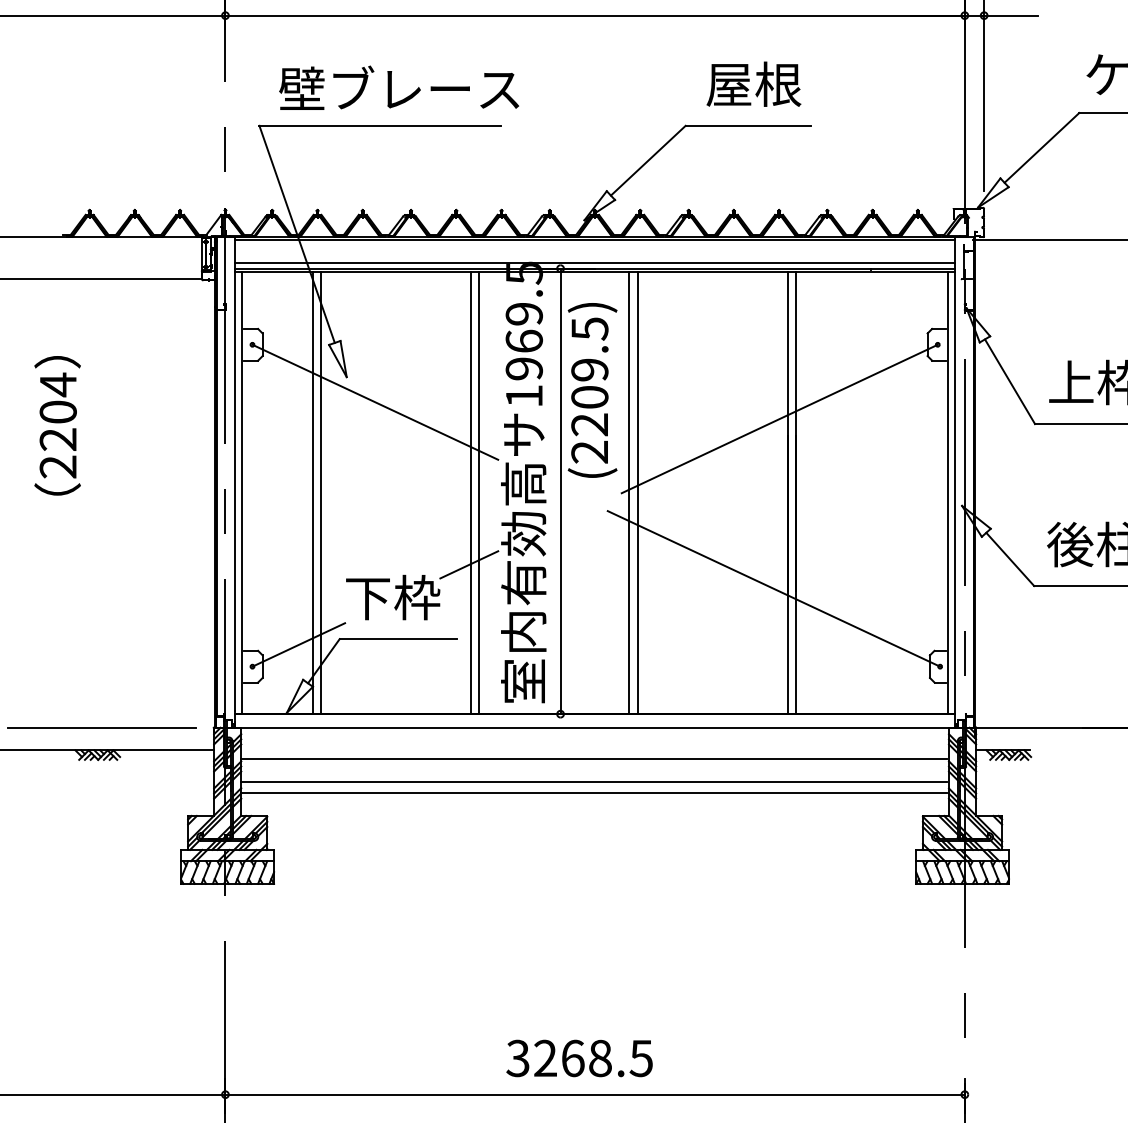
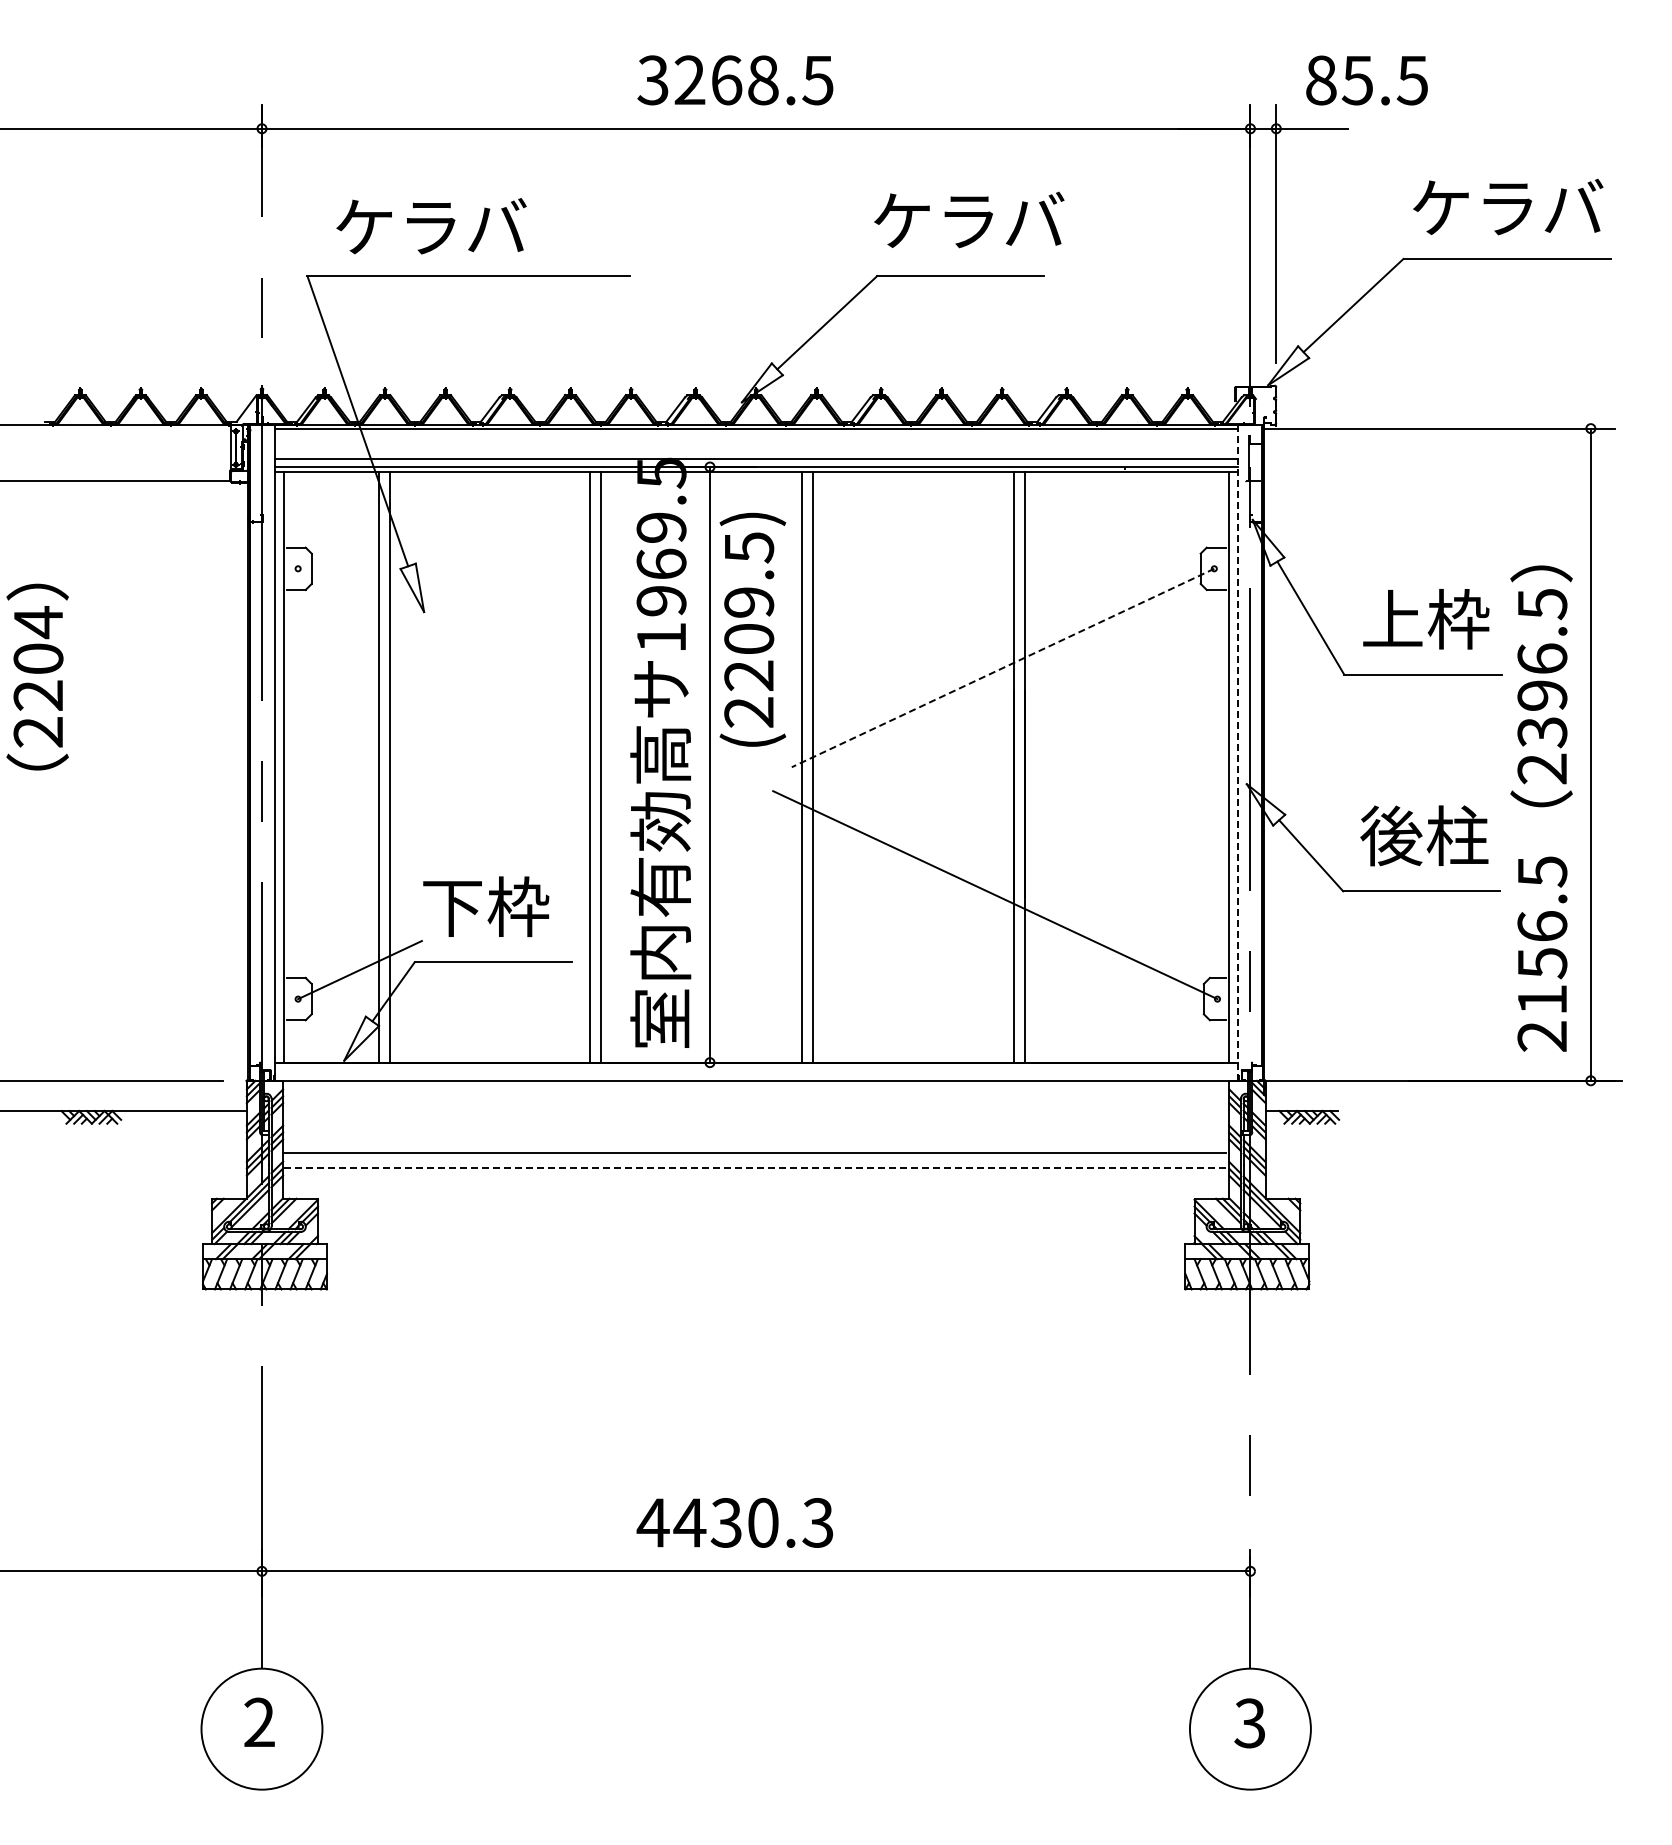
text: (754, 84) -> (969, 220), 屋根 -> ケラバ
text: (398, 87) -> (493, 224), 壁ブレース -> ケラバ
line: (375, 402) -> (462, 645), removed
line: (779, 419) -> (1002, 668), solid -> dashed
line: (955, 482) -> (1237, 753), solid -> dashed
line: (468, 564) -> (587, 862), removed
line: (593, 759) -> (754, 1123), removed
line: (593, 793) -> (754, 1168), solid -> dashed
text: (578, 1058) -> (734, 1522), 3268.5 -> 4430.3

